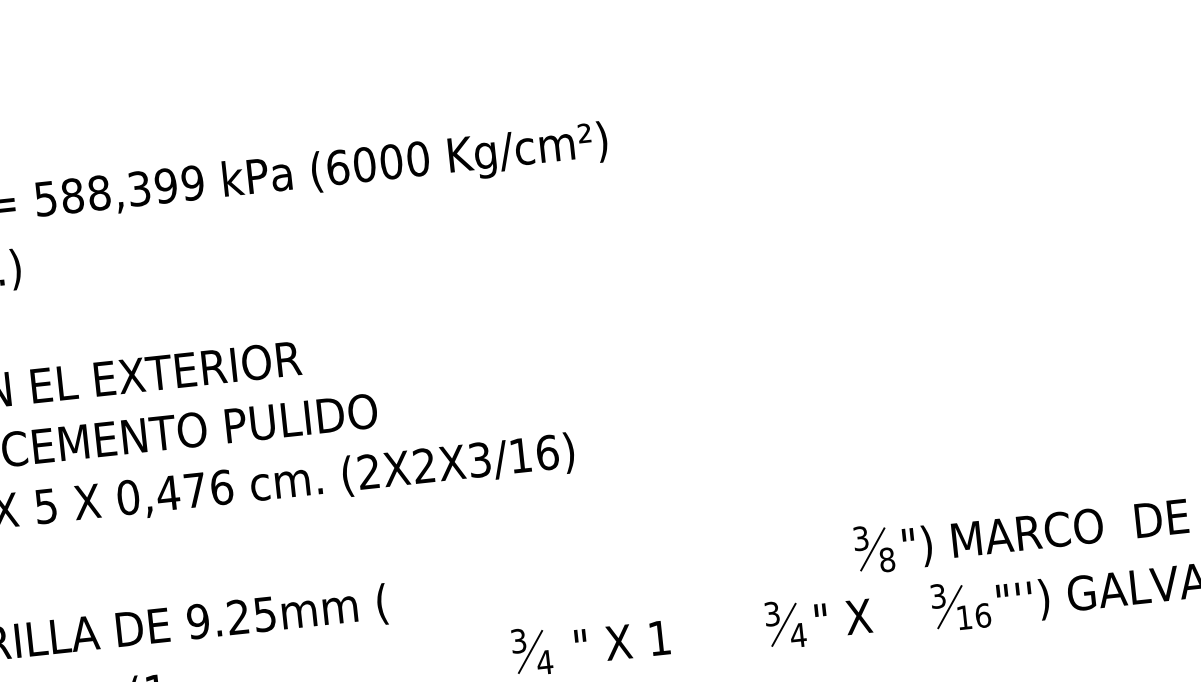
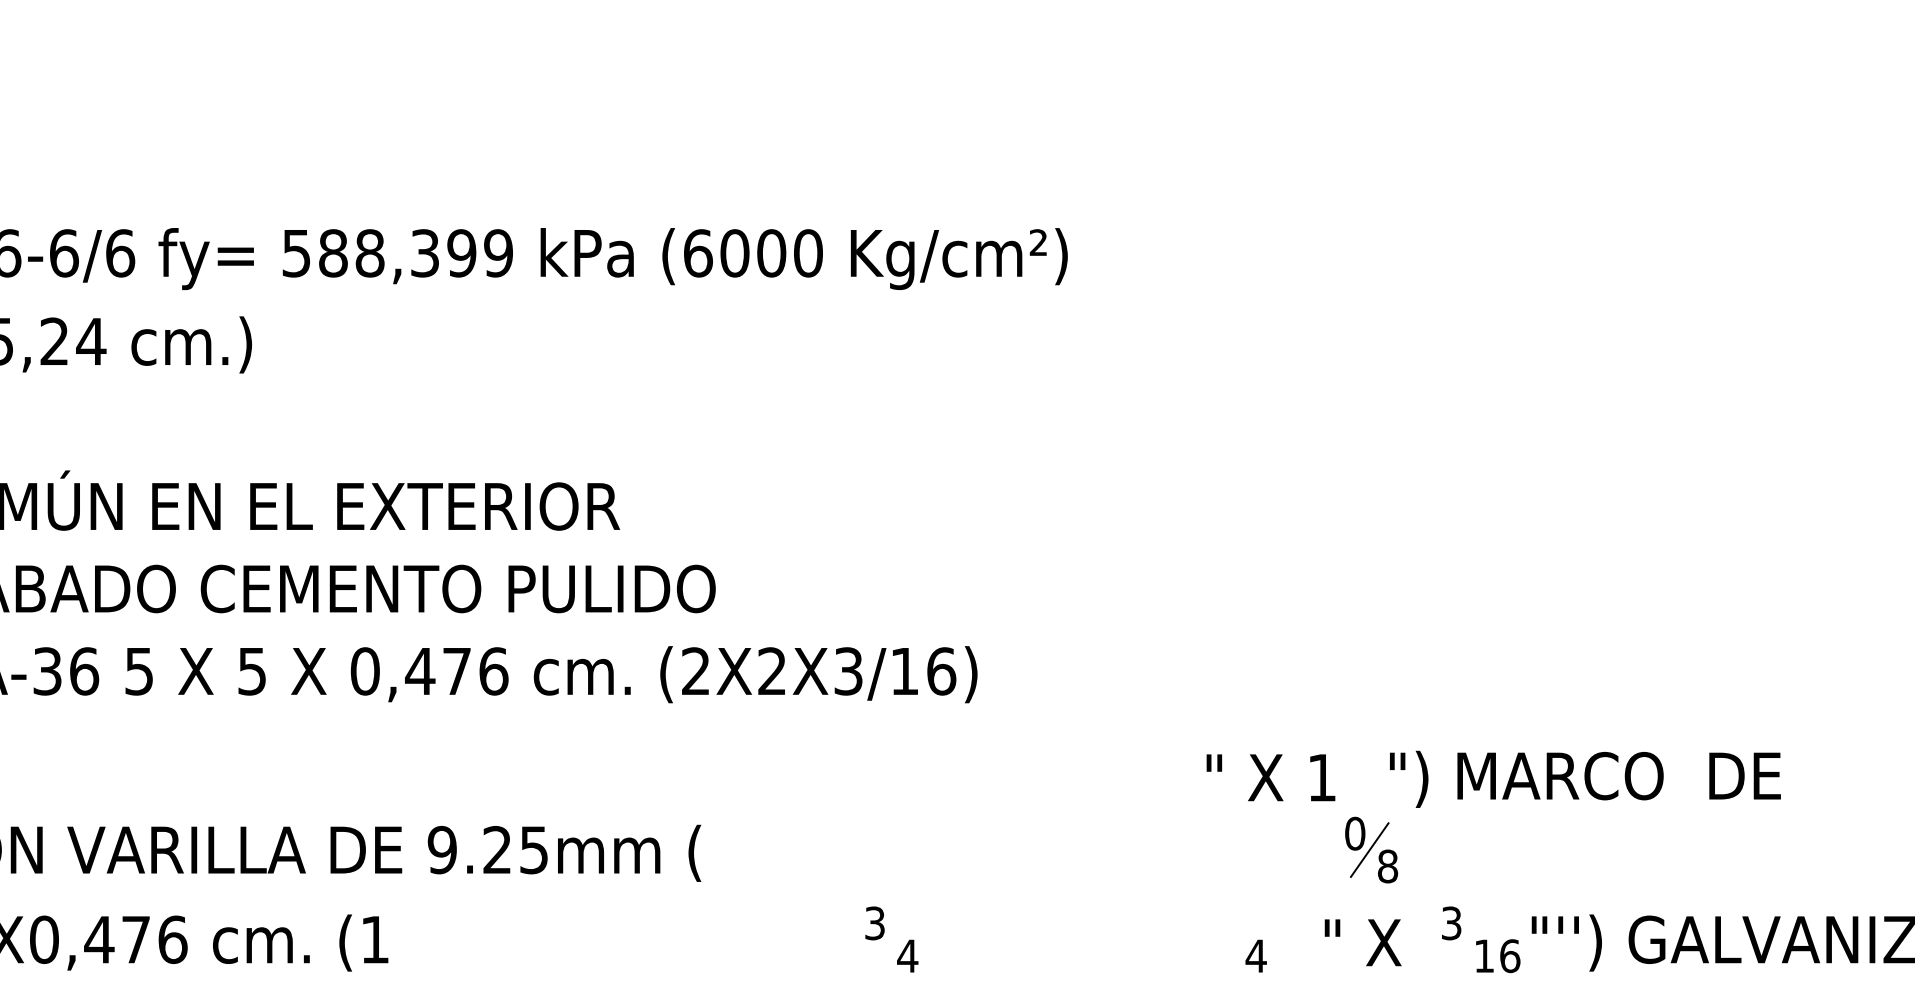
text: (1045, 532) -> (1585, 778), moved
text: (861, 538) -> (1355, 833), 3 -> 0
line: (949, 606) -> (1465, 939), removed
text: (843, 618) -> (1362, 942), moved
part: (781, 622) -> (1235, 936), removed
text: (622, 641) -> (1270, 777), moved
line: (530, 651) -> (889, 939), removed

